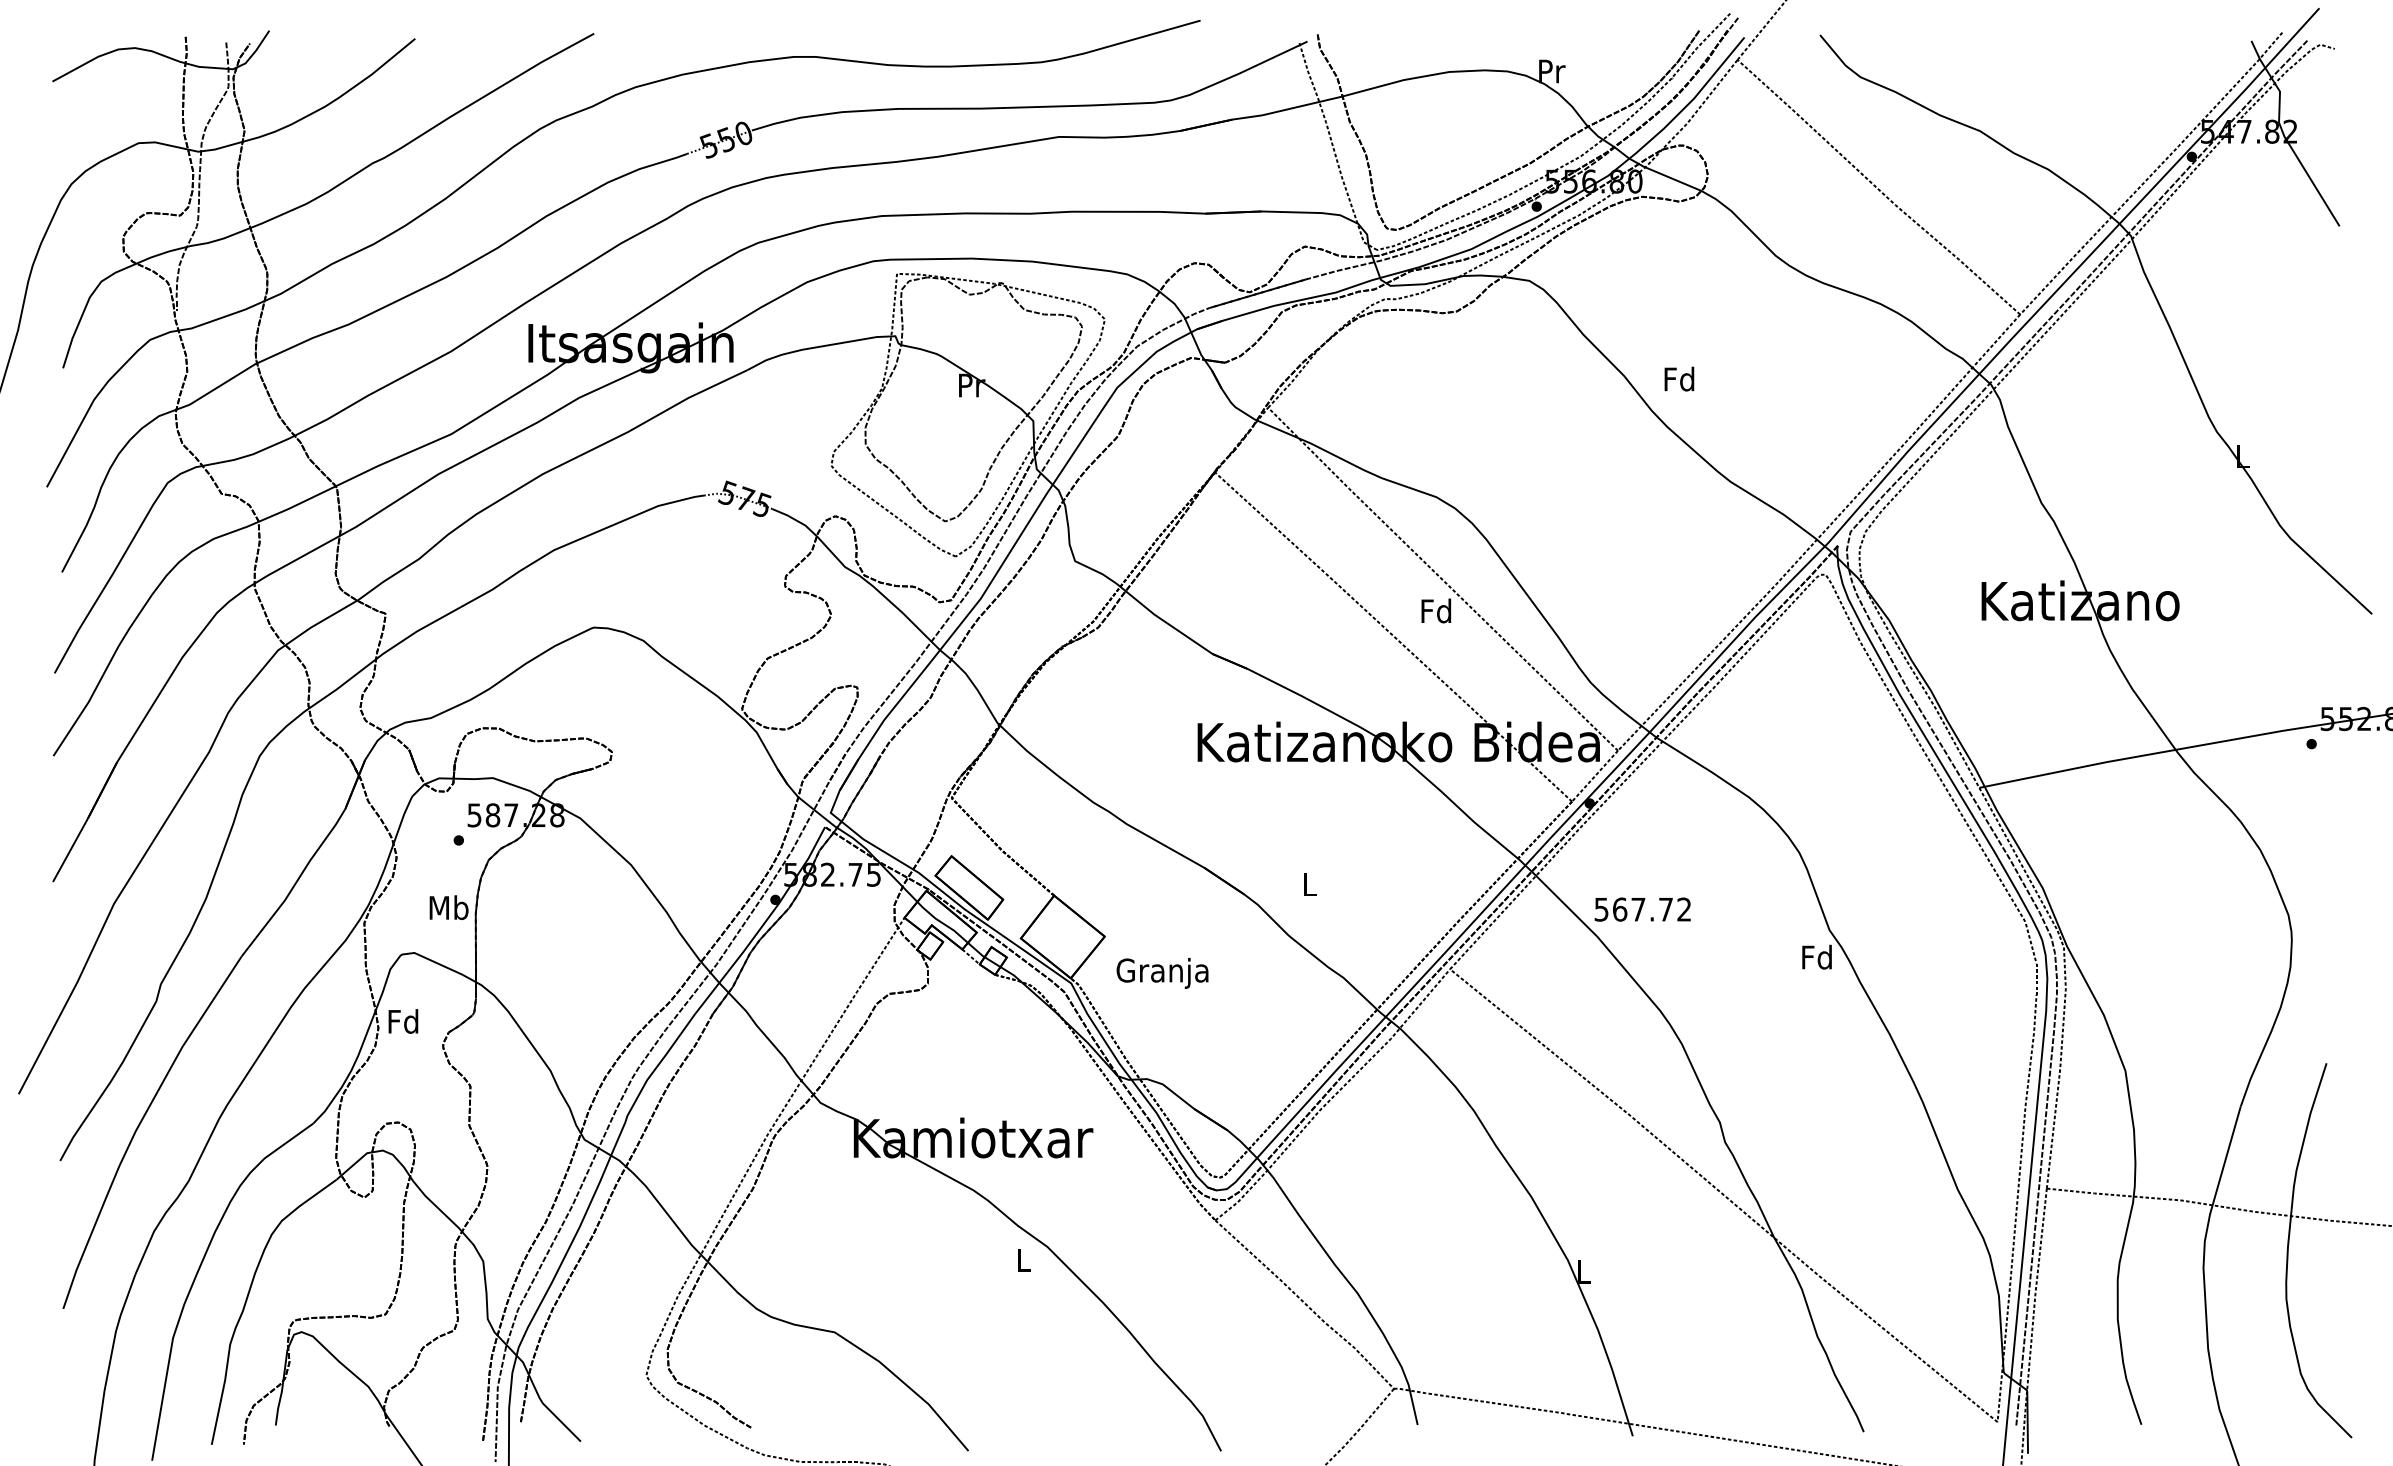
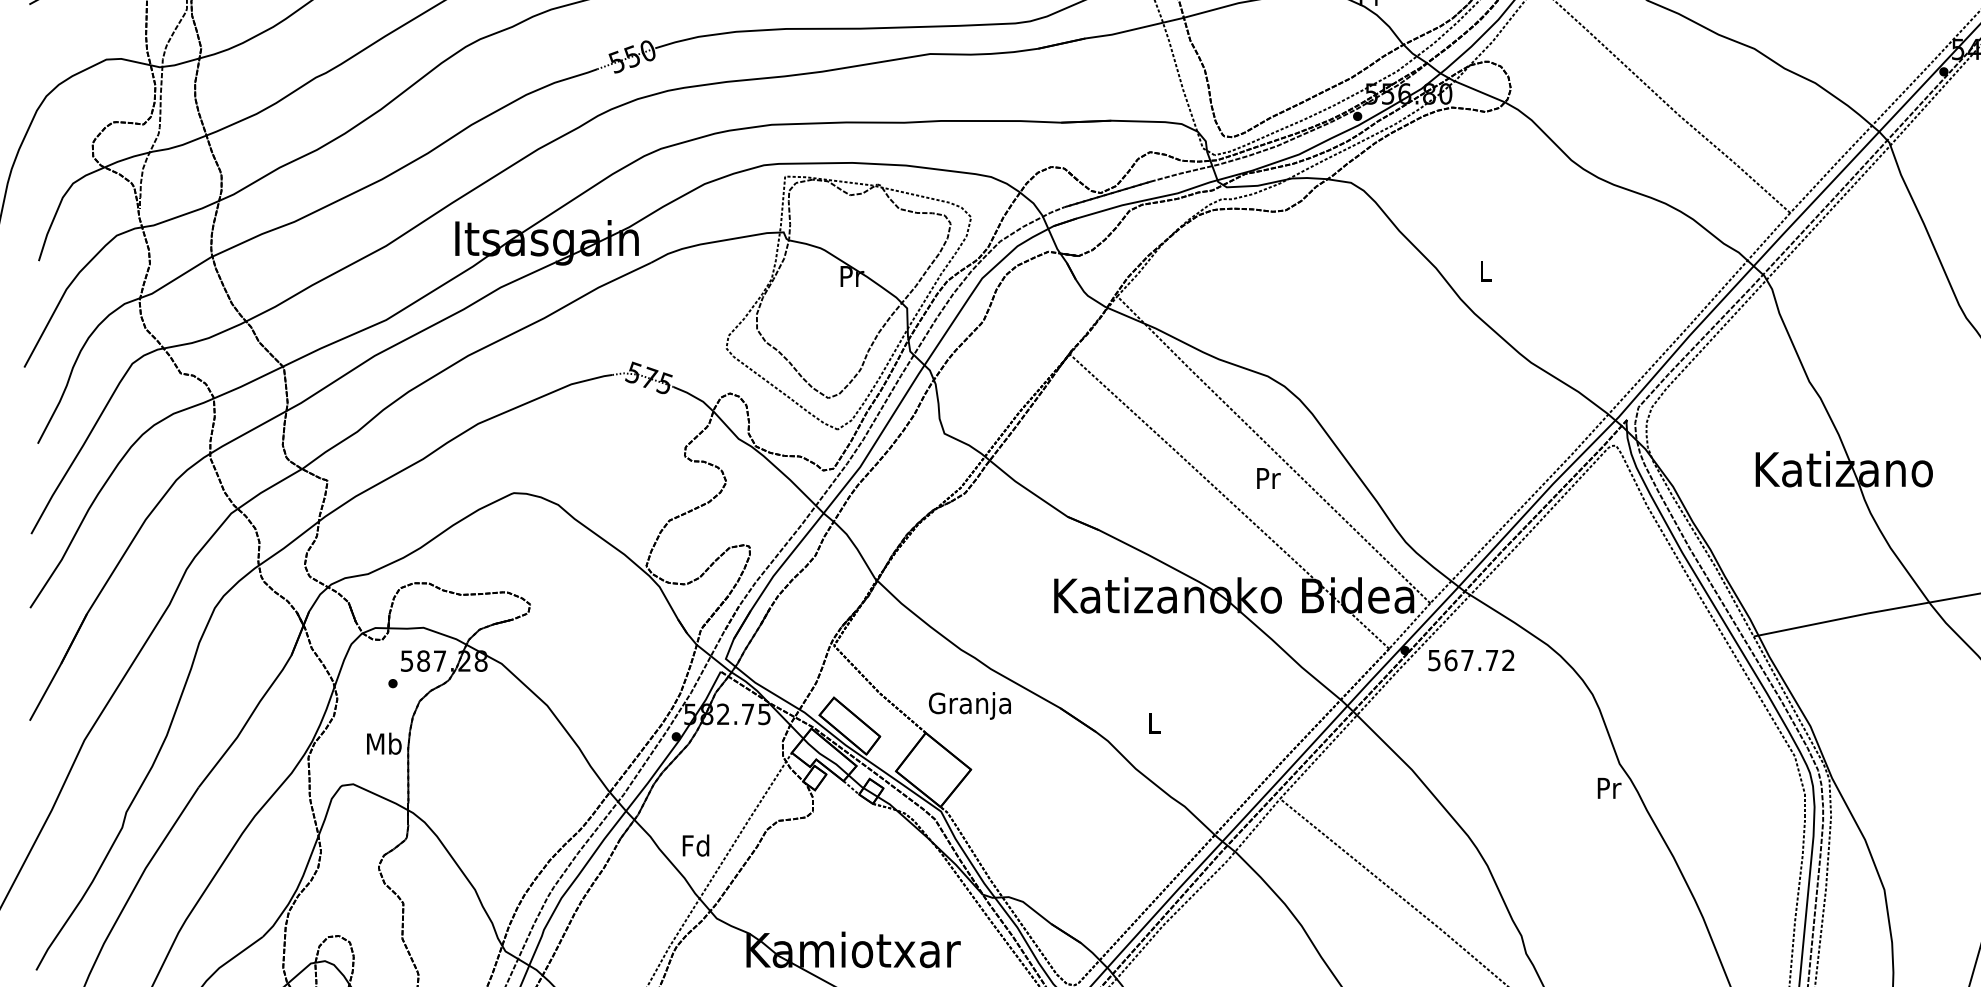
text: (1679, 378) -> (1485, 270), Fd -> L
text: (1436, 610) -> (1267, 477), Fd -> Pr
text: (1642, 909) -> (1471, 660), moved
text: (1816, 956) -> (1607, 787), Fd -> Pr
text: (1162, 973) -> (969, 706), moved
text: (403, 1021) -> (696, 845), moved

